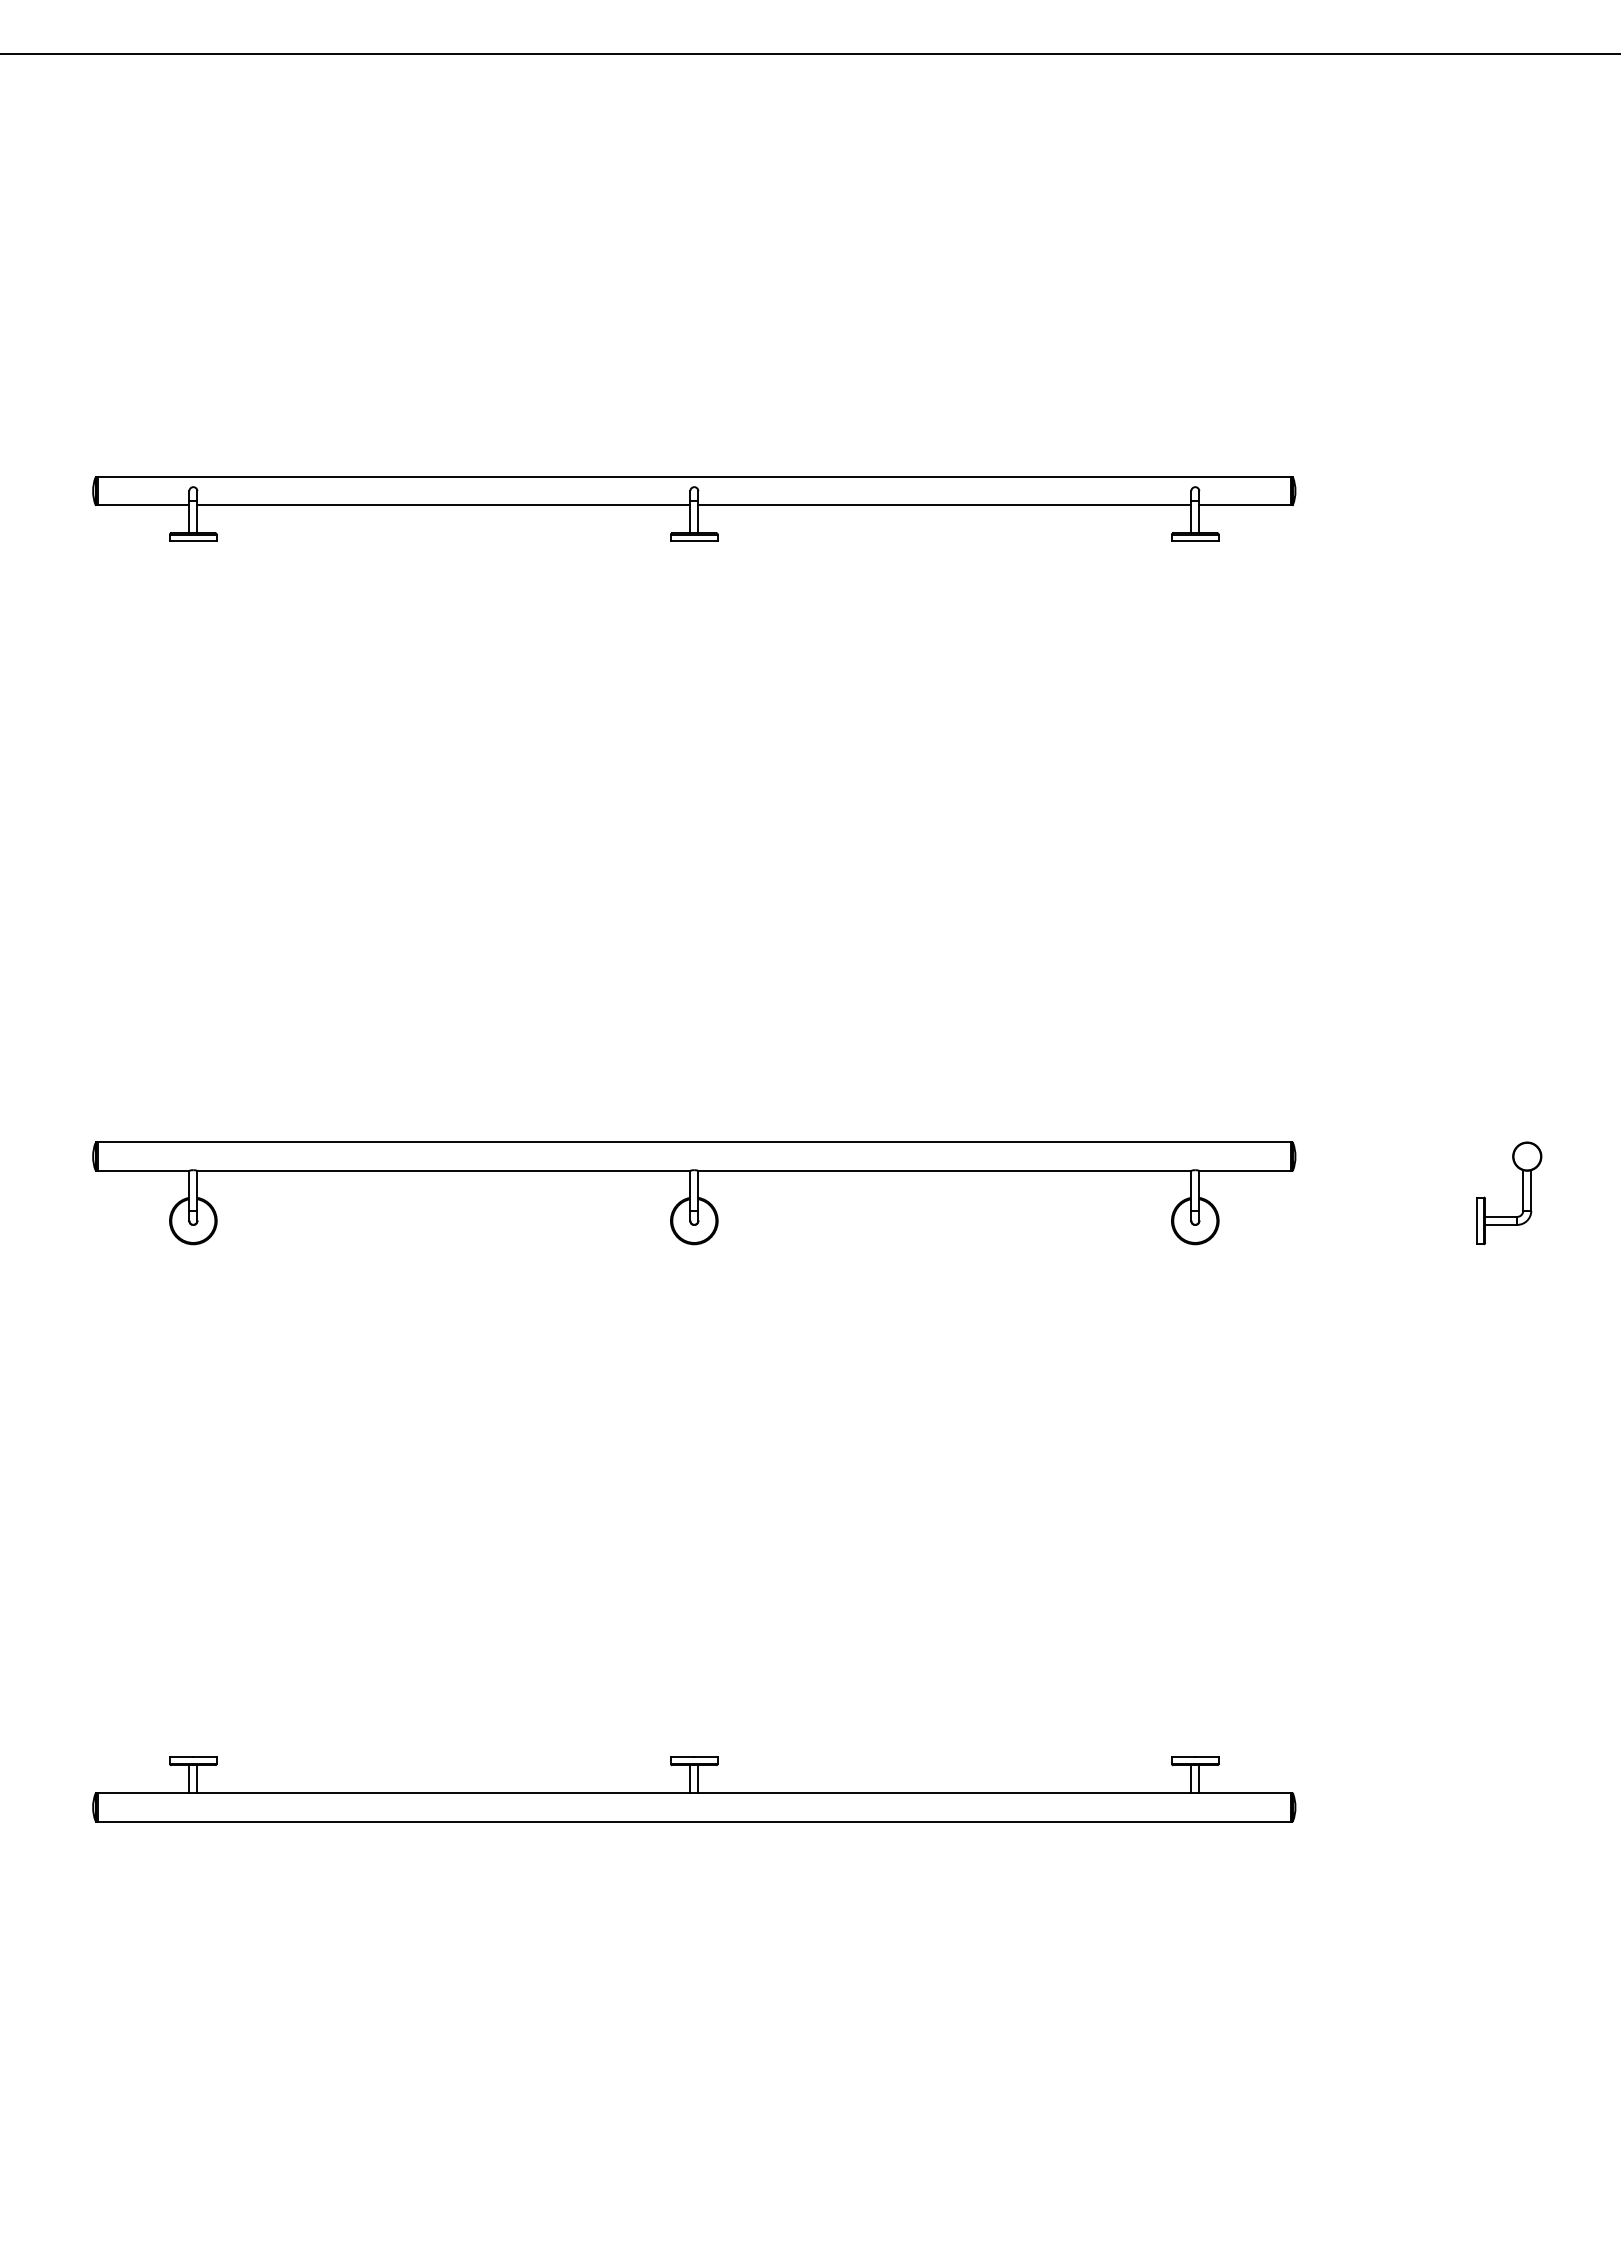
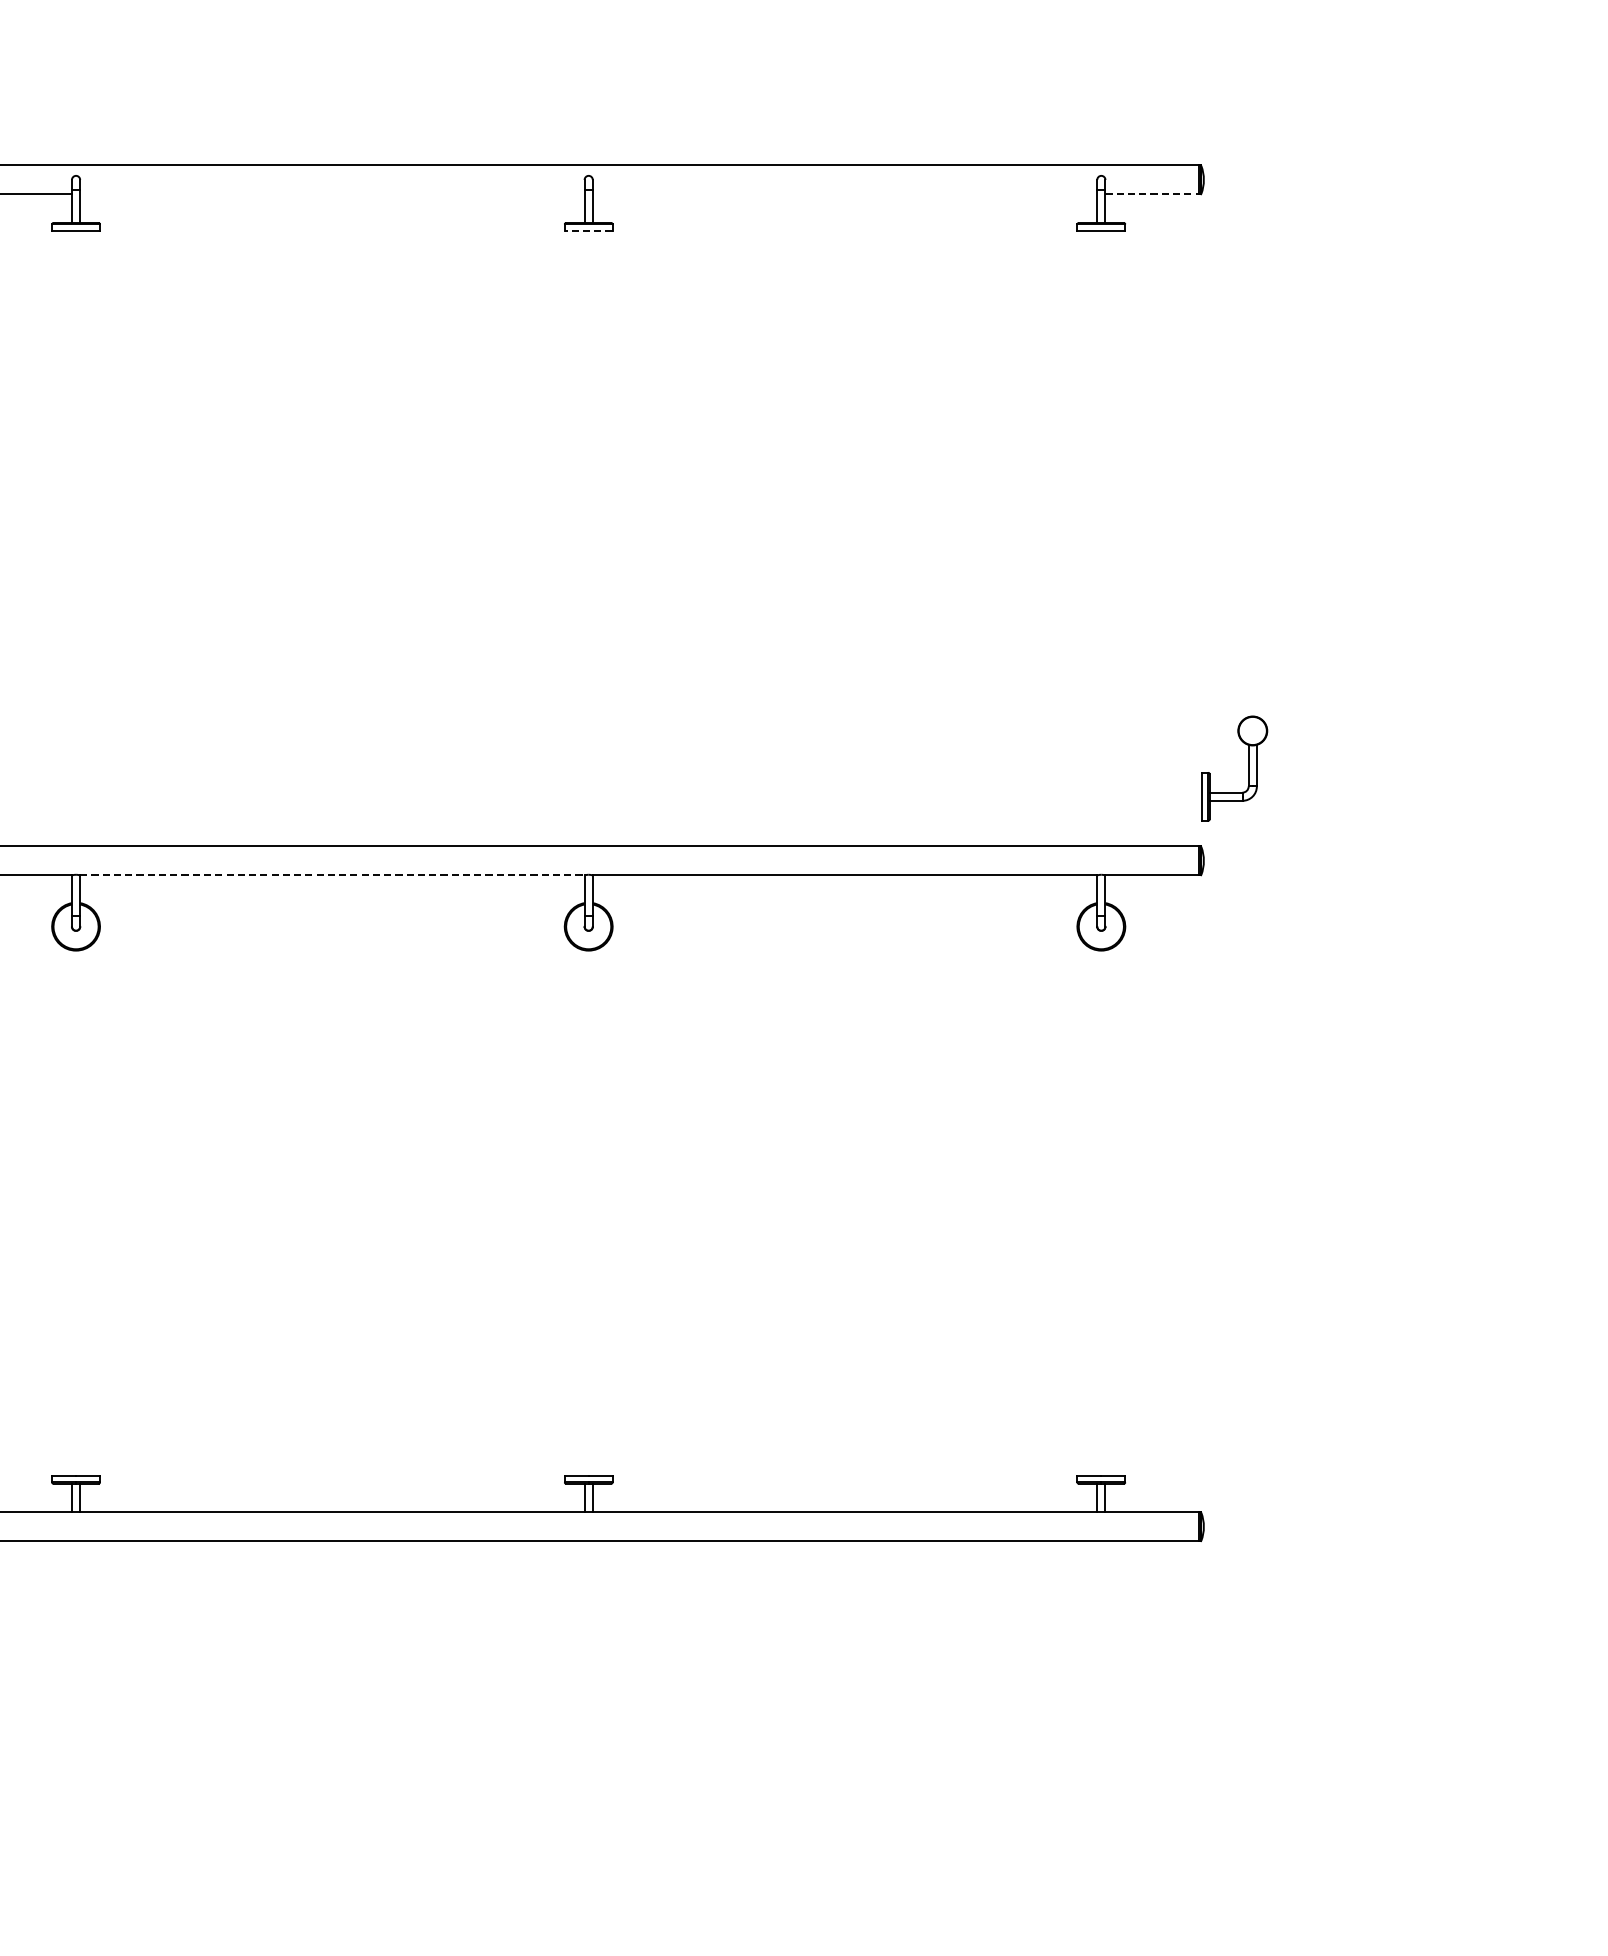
line: (443, 505) -> (332, 194), removed
line: (944, 505) -> (844, 194), removed
line: (1245, 505) -> (1152, 194), solid -> dashed
line: (693, 541) -> (587, 231), solid -> dashed
line: (444, 1170) -> (333, 875), solid -> dashed
part: (1522, 1193) -> (1247, 768), moved

